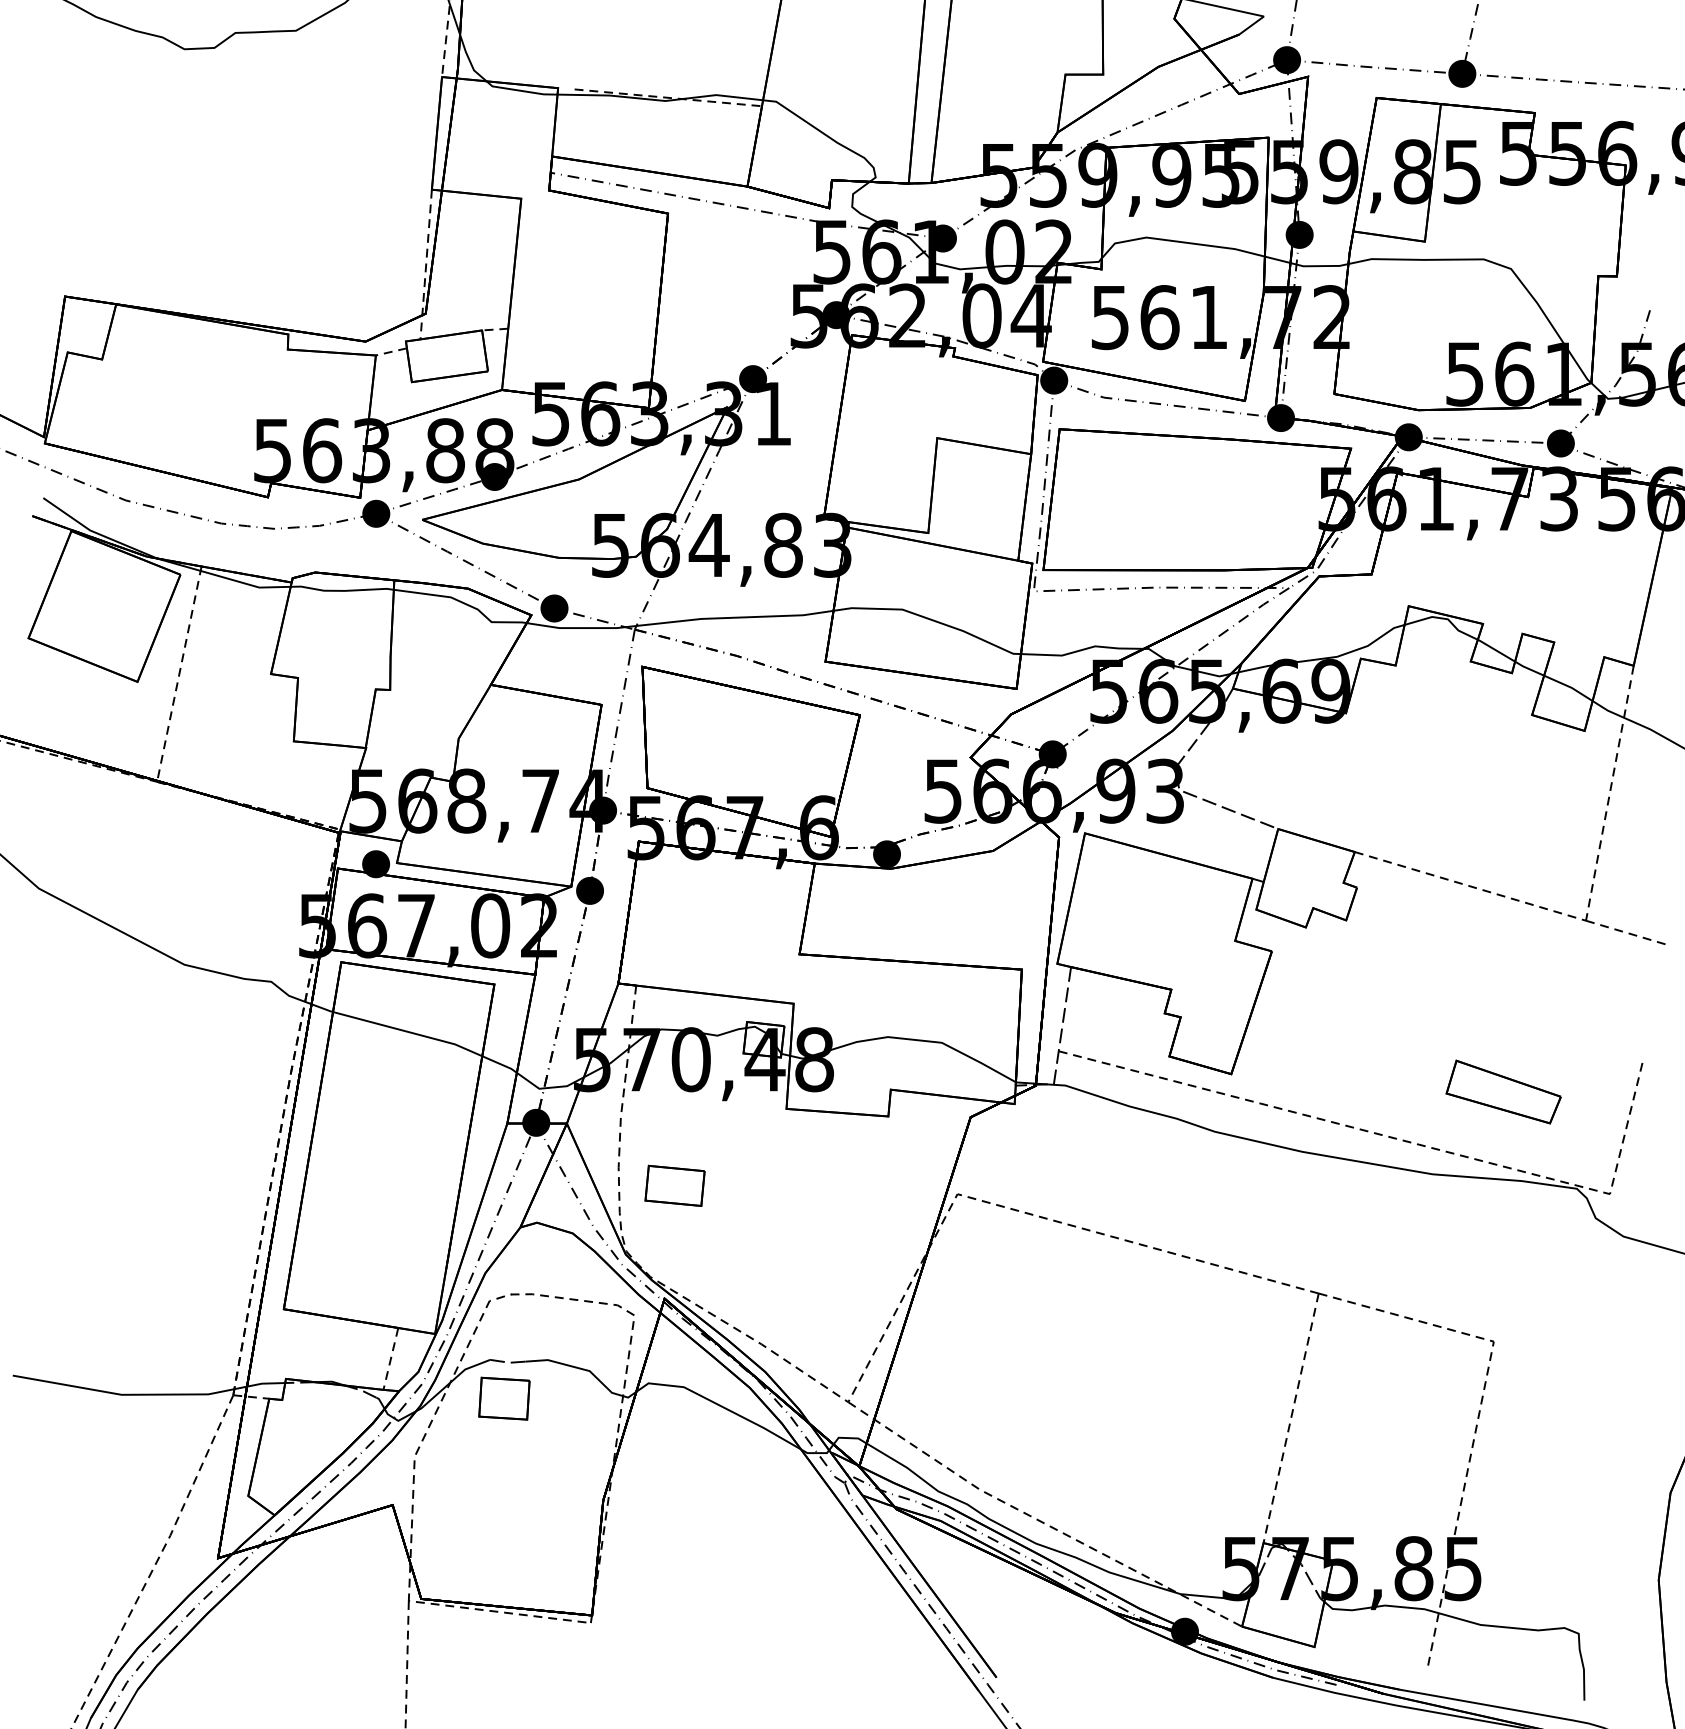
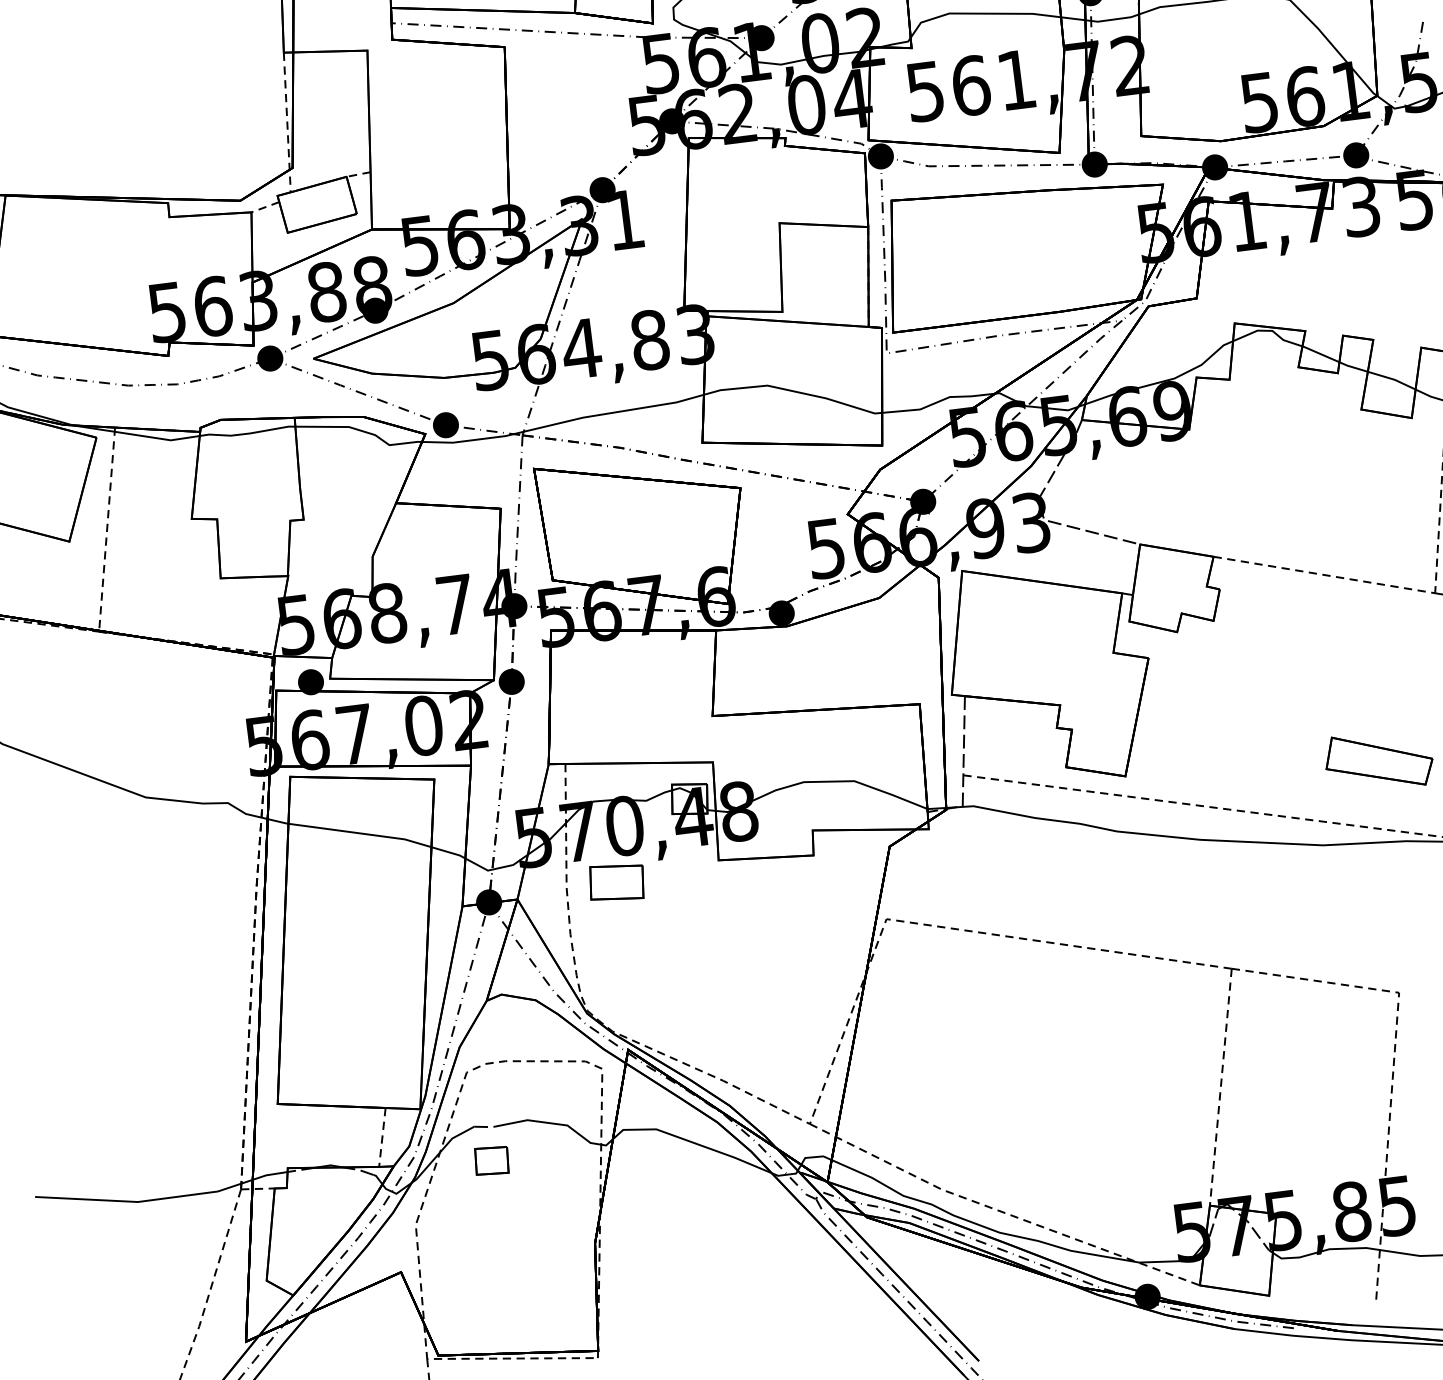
part: (674, 1185) -> (616, 882), moved
part: (504, 1398) -> (491, 1160), size x0.71

